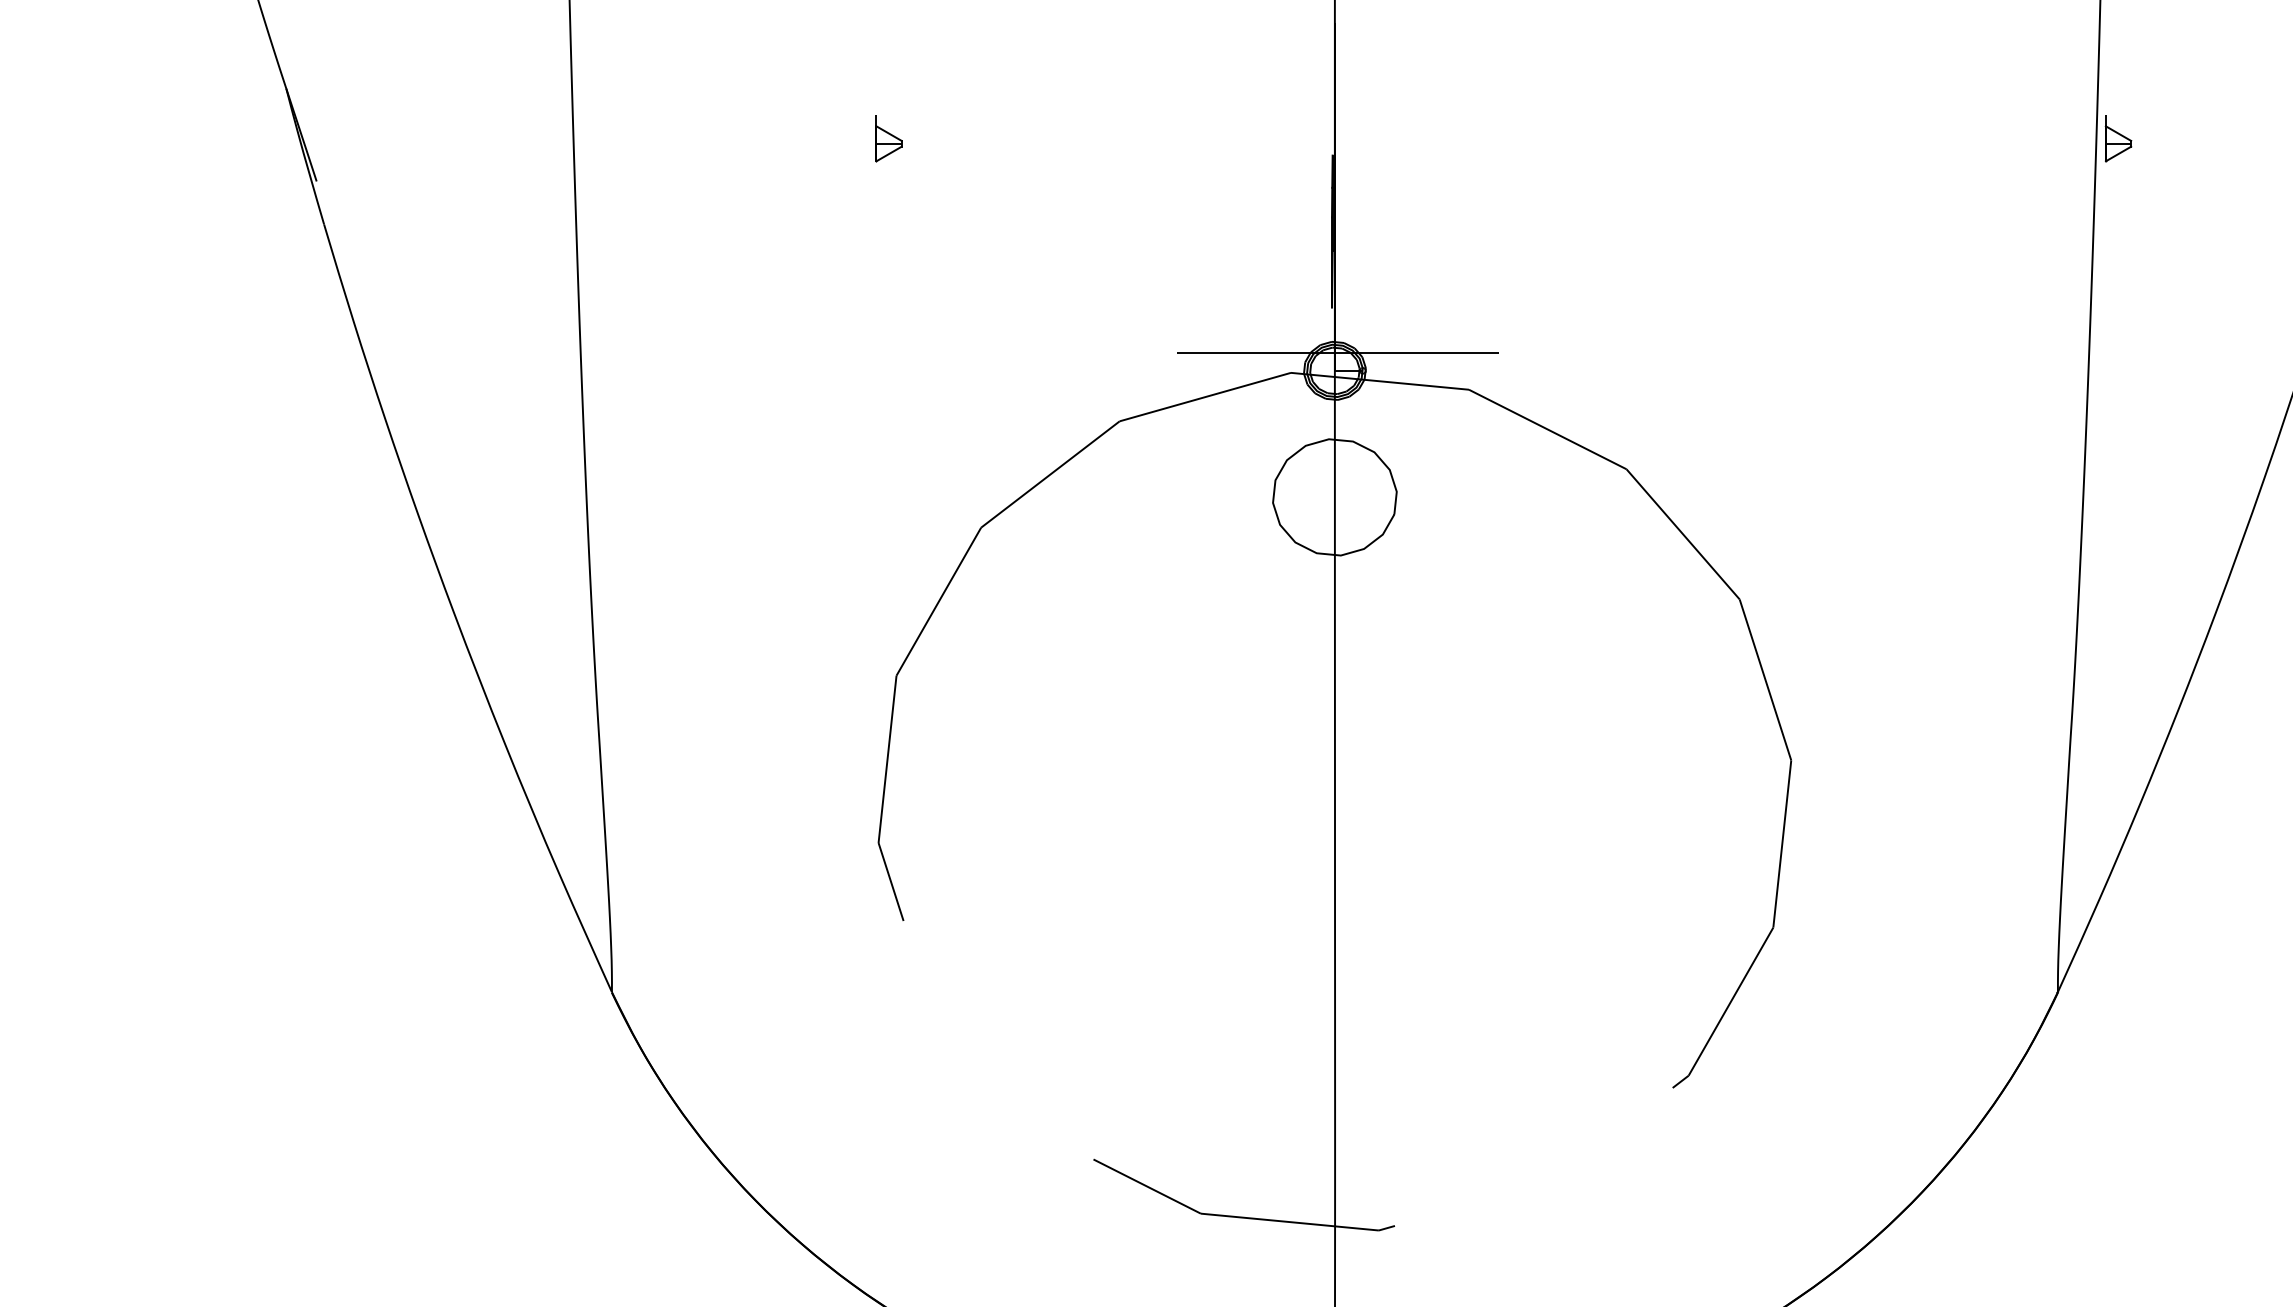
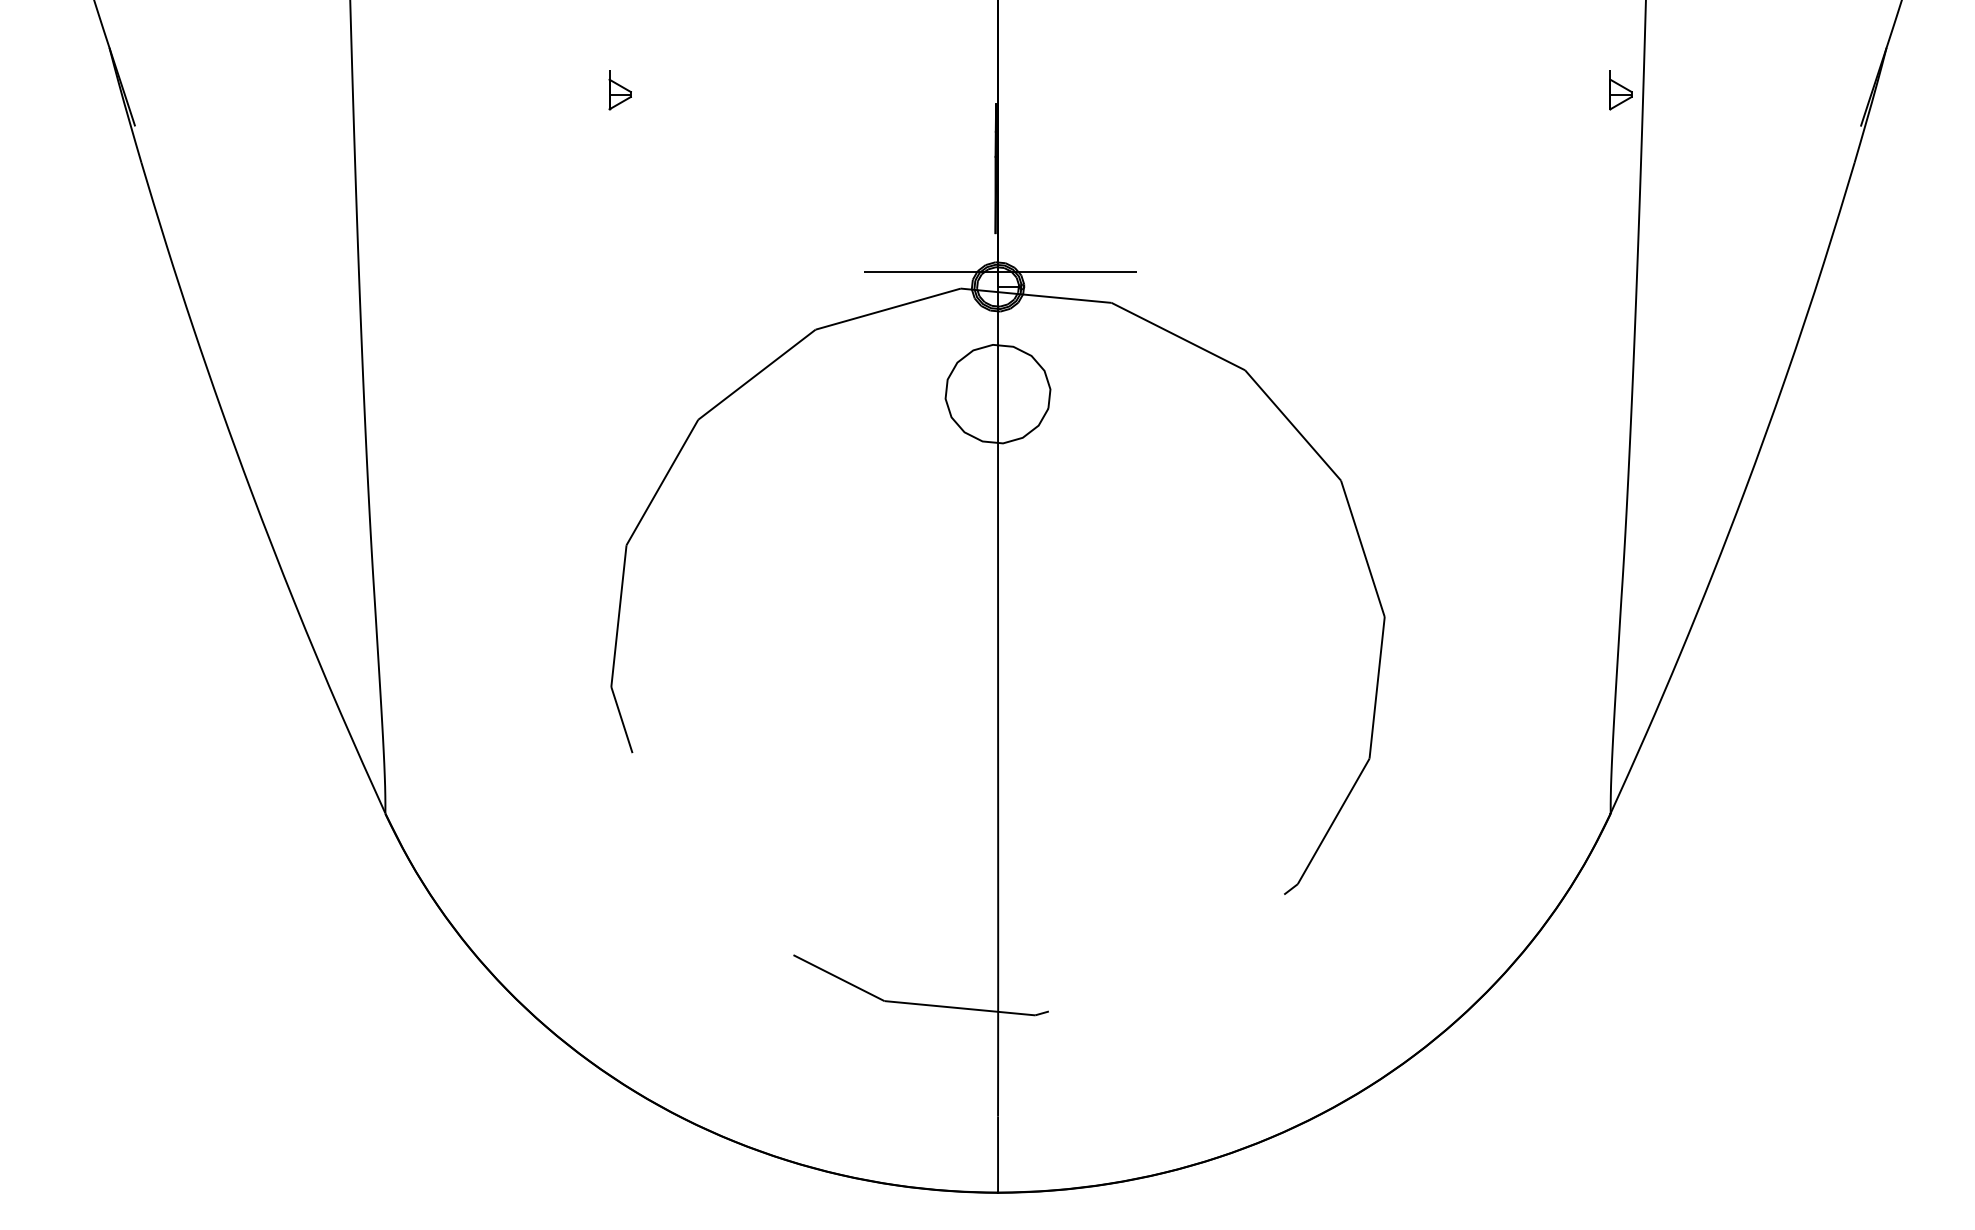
part: (2117, 139) -> (1620, 90), moved

